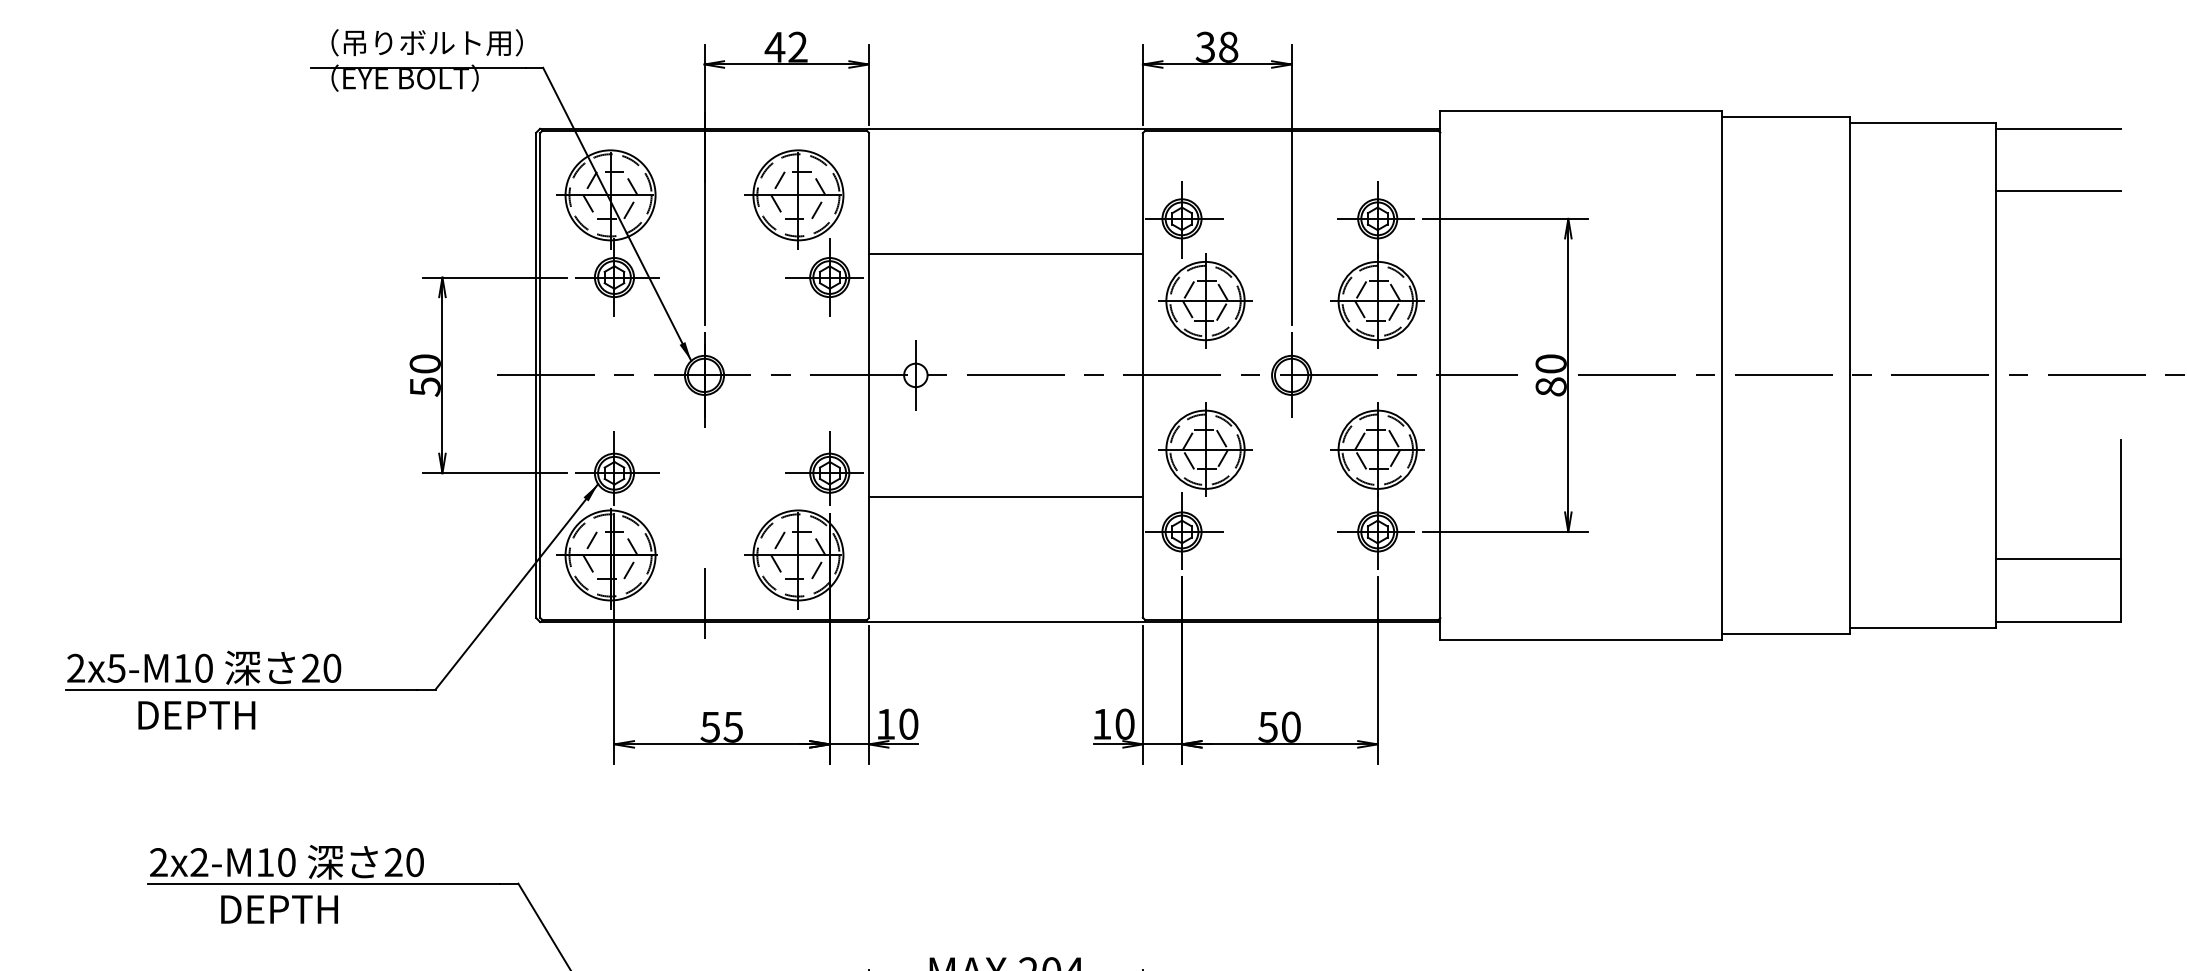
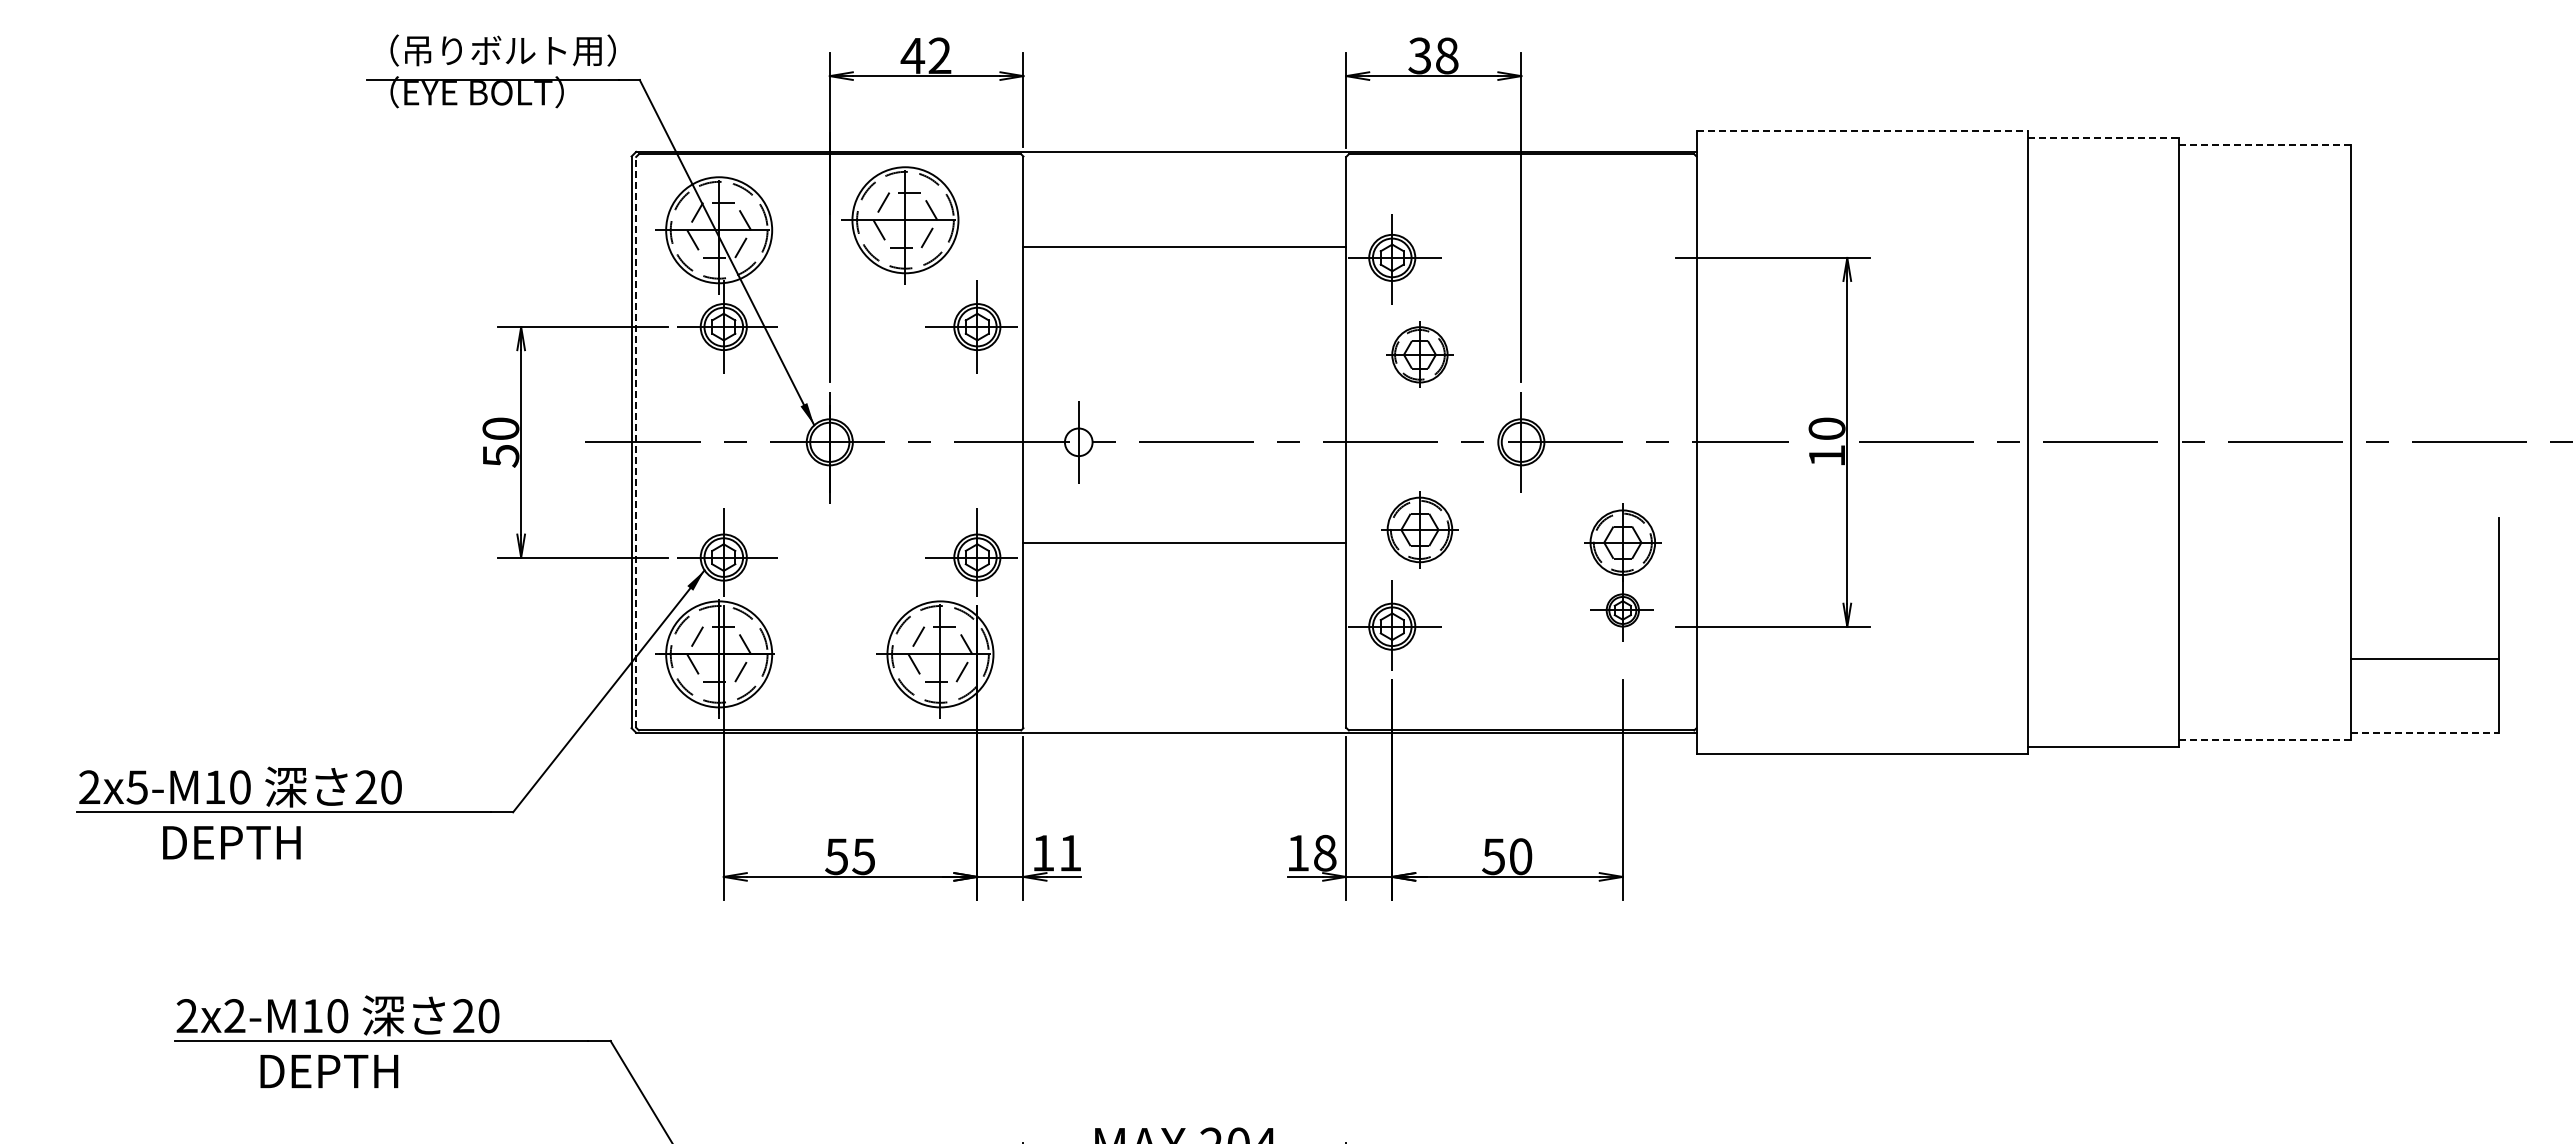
line: (1581, 111) -> (1862, 131), solid -> dashed
line: (1786, 117) -> (2104, 138), solid -> dashed
line: (1923, 122) -> (2265, 144), solid -> dashed
line: (2058, 128) -> (2424, 151), removed
line: (2058, 191) -> (2424, 225), removed
part: (794, 199) -> (900, 225), moved
line: (1005, 254) -> (1184, 247), moved
part: (1377, 265) -> (1622, 312), removed
part: (1205, 300) -> (1419, 354), size x0.6
line: (540, 374) -> (636, 441), solid -> dashed
text: (1550, 386) -> (1826, 455), 80 -> 10
part: (1205, 449) -> (1419, 529), size x0.7
part: (1377, 485) -> (1622, 572), size x0.7
line: (1005, 496) -> (1184, 543), moved
line: (704, 603) -> (829, 710), removed
line: (2058, 621) -> (2424, 732), solid -> dashed
line: (1923, 627) -> (2265, 739), solid -> dashed
text: (908, 723) -> (1070, 852), 10 -> 11
text: (1125, 723) -> (1325, 852), 10 -> 18

